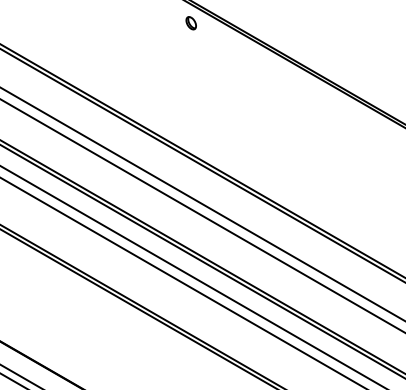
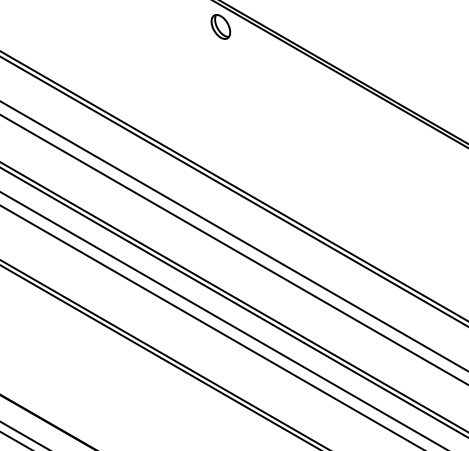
part: (190, 22) -> (220, 26), size x1.67

